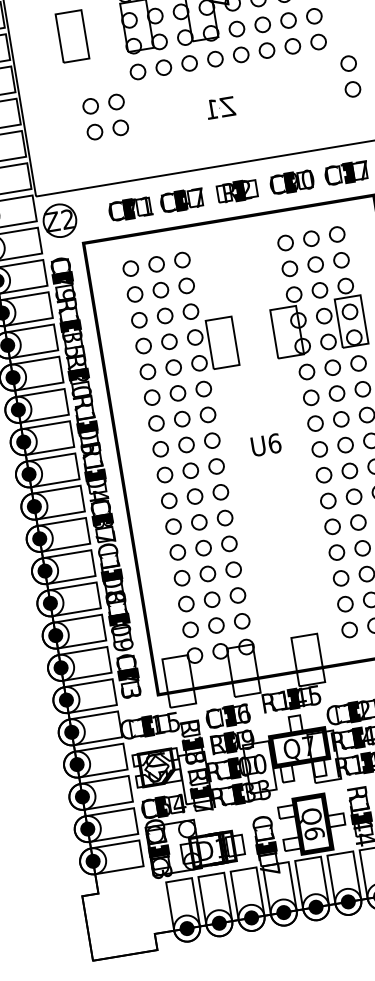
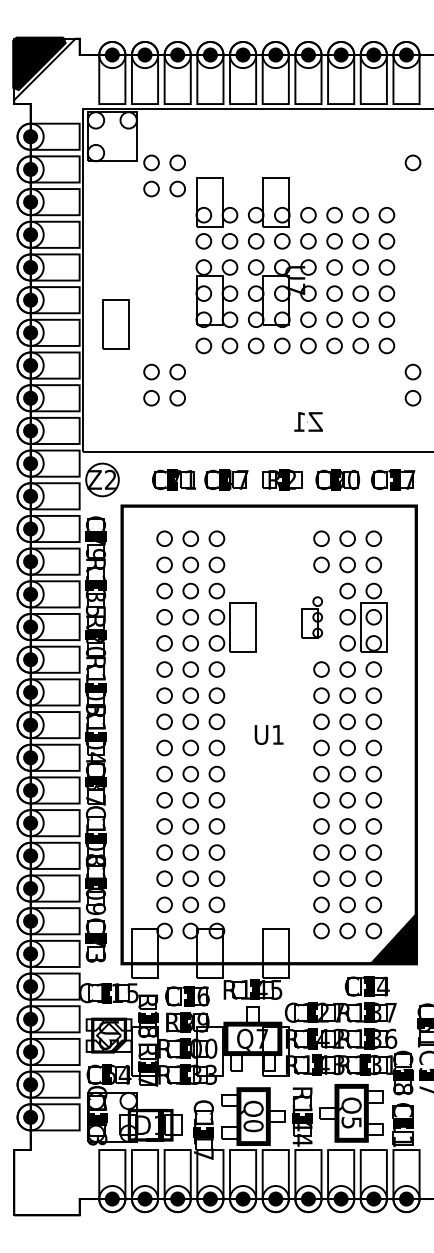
part: (72, 36) -> (115, 324), moved
part: (220, 107) -> (308, 421), moved
part: (288, 322) -> (311, 617), size x0.6
text: (275, 443) -> (278, 734), U6 -> U1
text: (314, 833) -> (253, 1126), Q6 -> Q0

